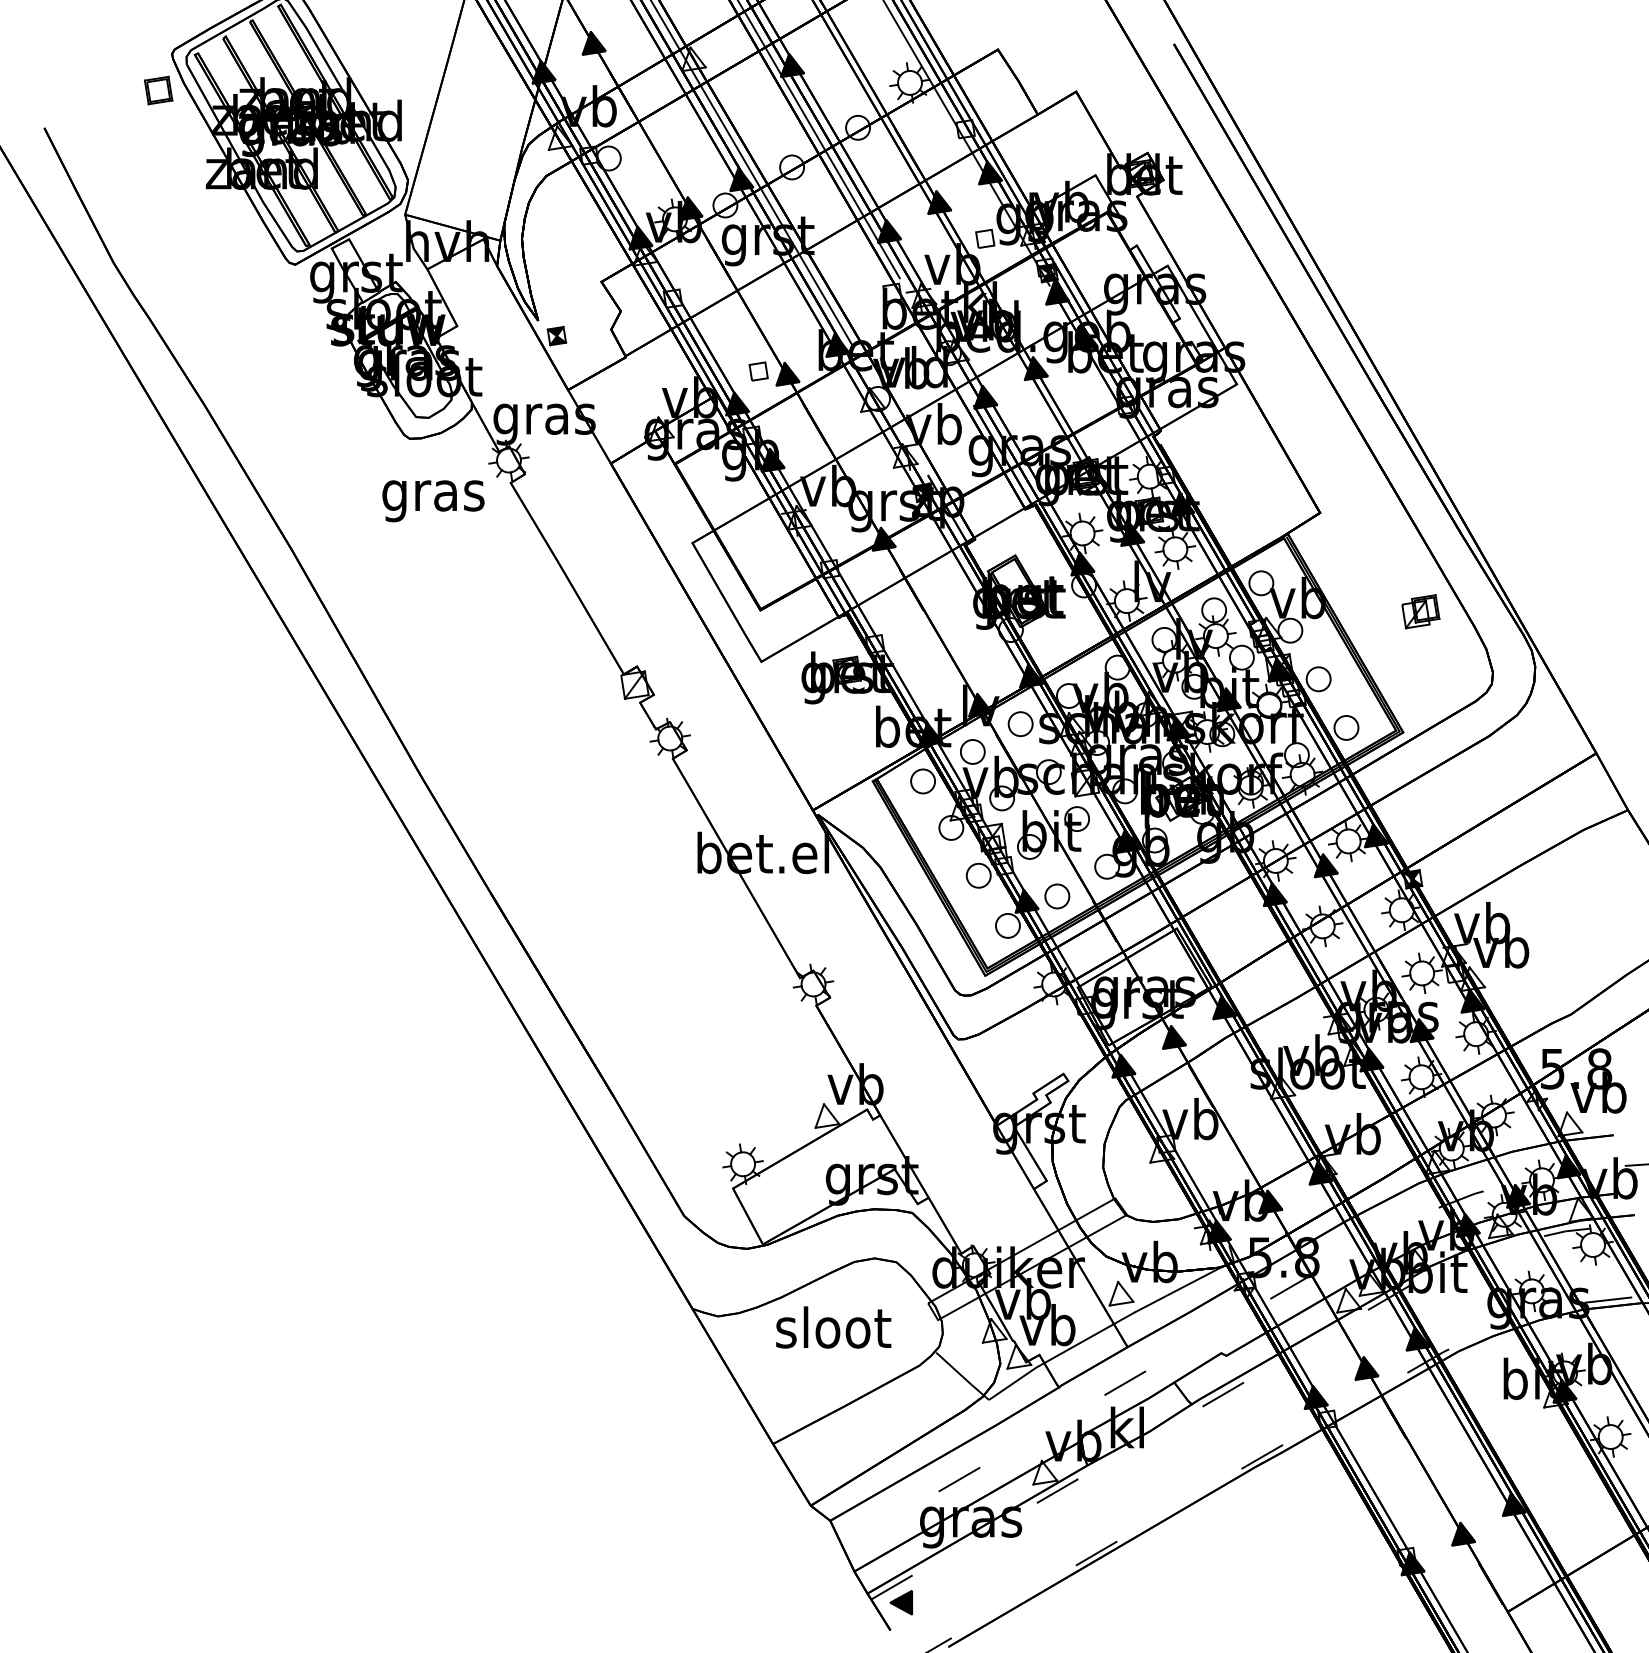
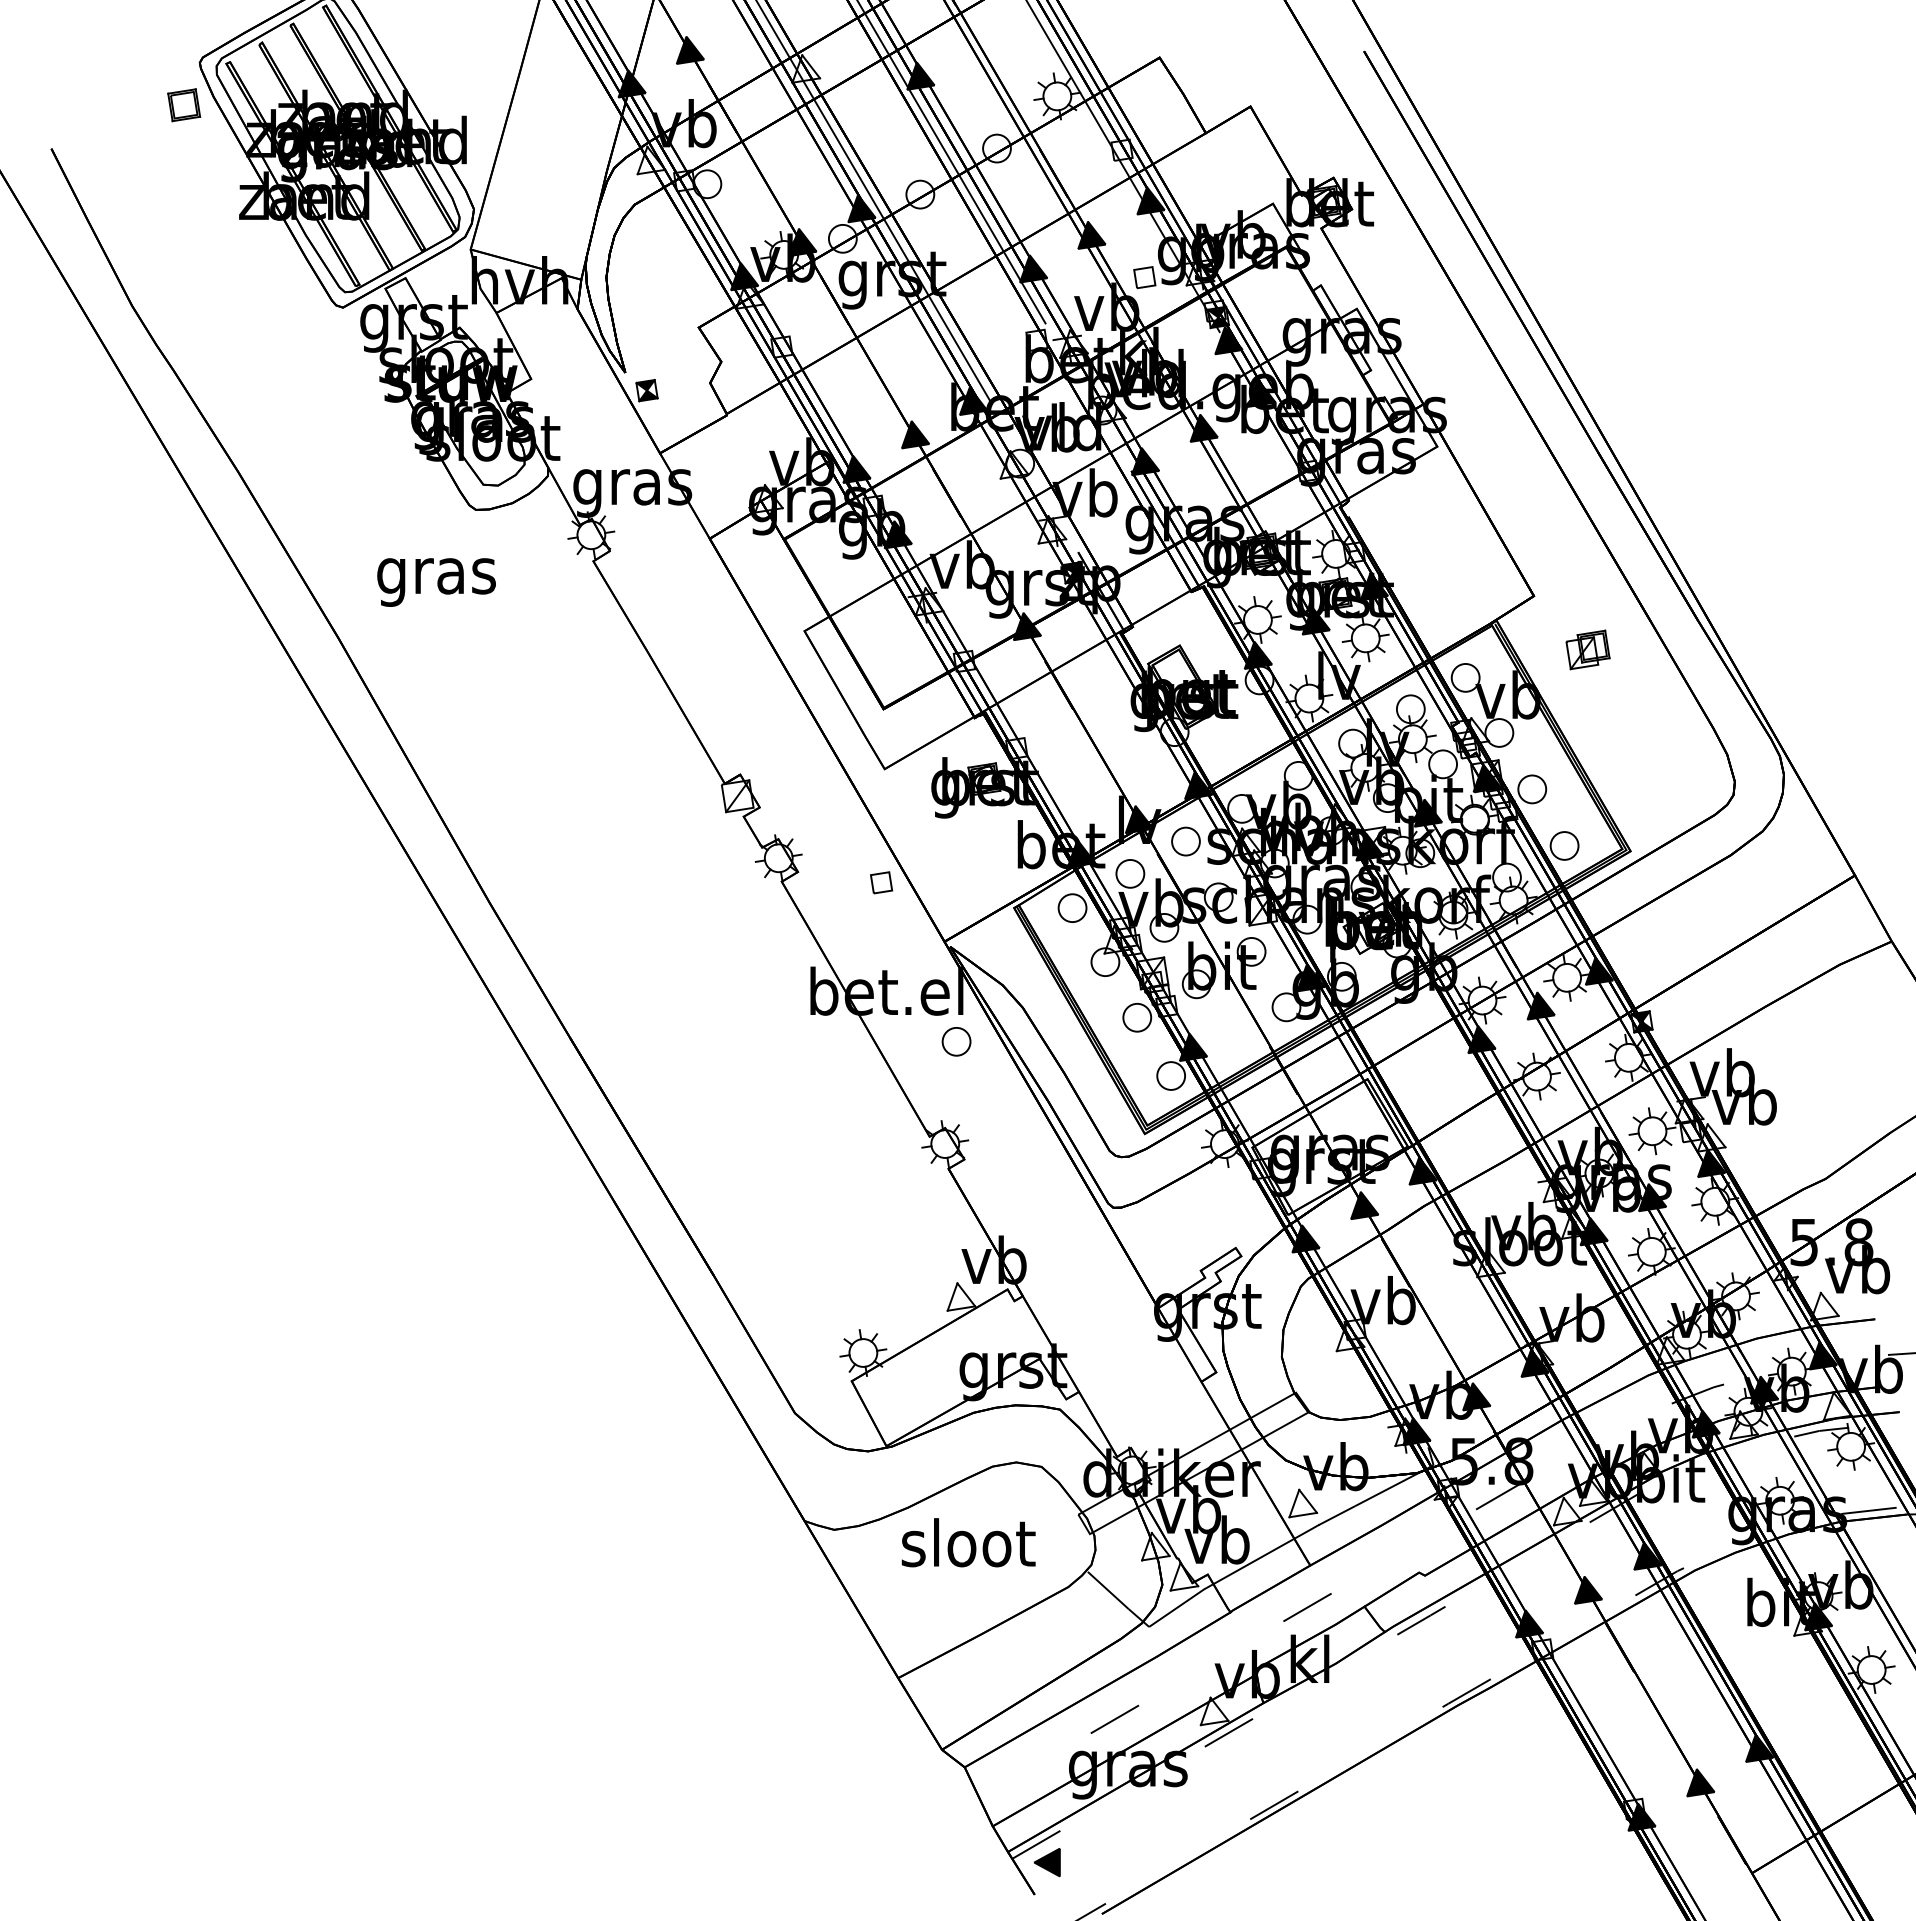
part: (758, 371) -> (881, 882), moved
text: (433, 501) -> (436, 582), moved
part: (1420, 611) -> (1587, 649), moved
part: (1057, 896) -> (956, 1041), moved

